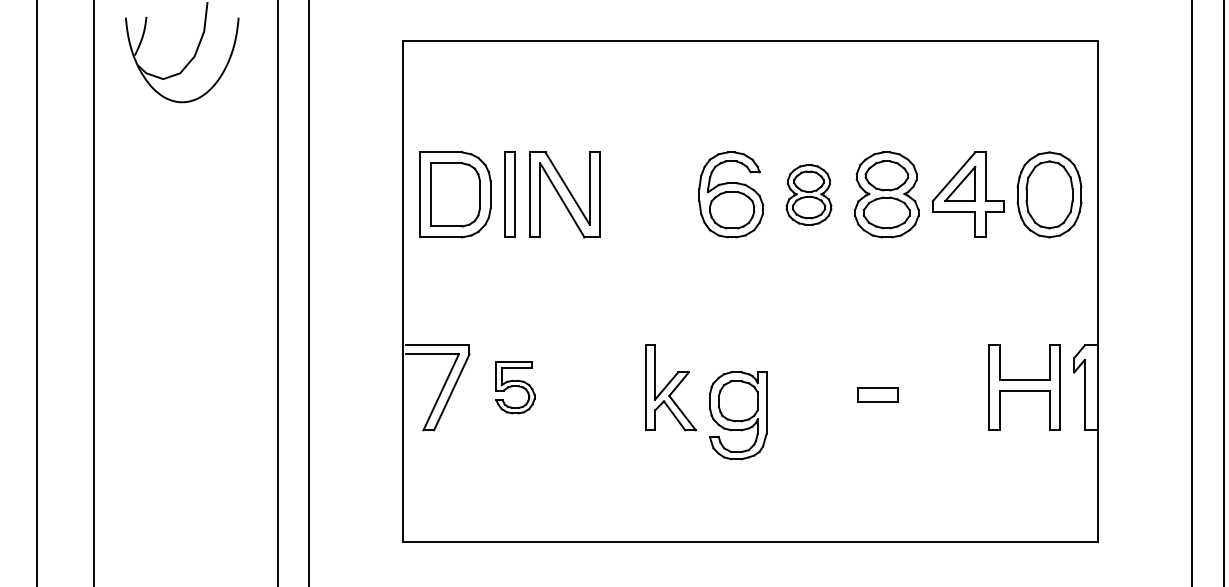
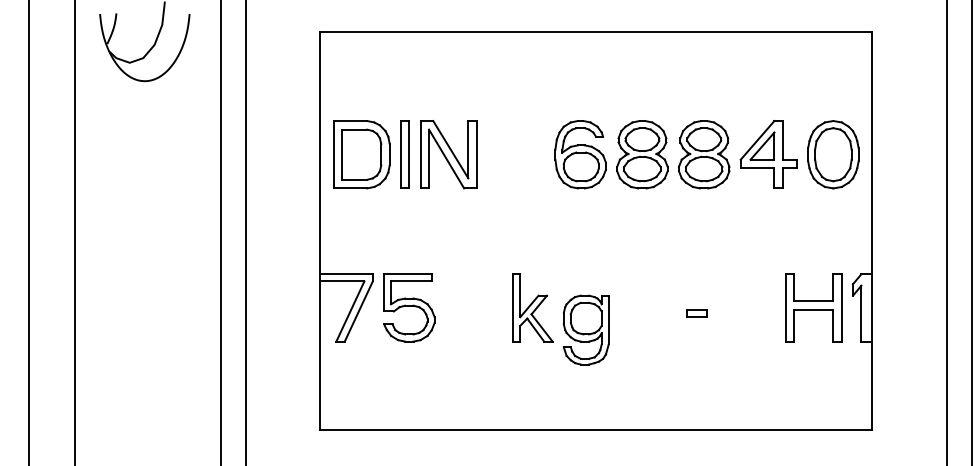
part: (808, 194) -> (642, 154), size x1.43
part: (515, 387) -> (409, 307), size x1.67
part: (877, 395) -> (696, 313), size x0.62

